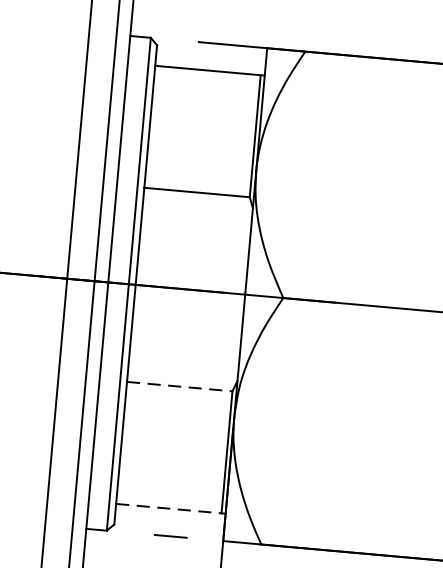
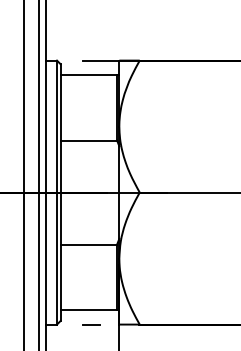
line: (180, 386) -> (89, 244), dashed -> solid
line: (170, 507) -> (89, 309), dashed -> solid

